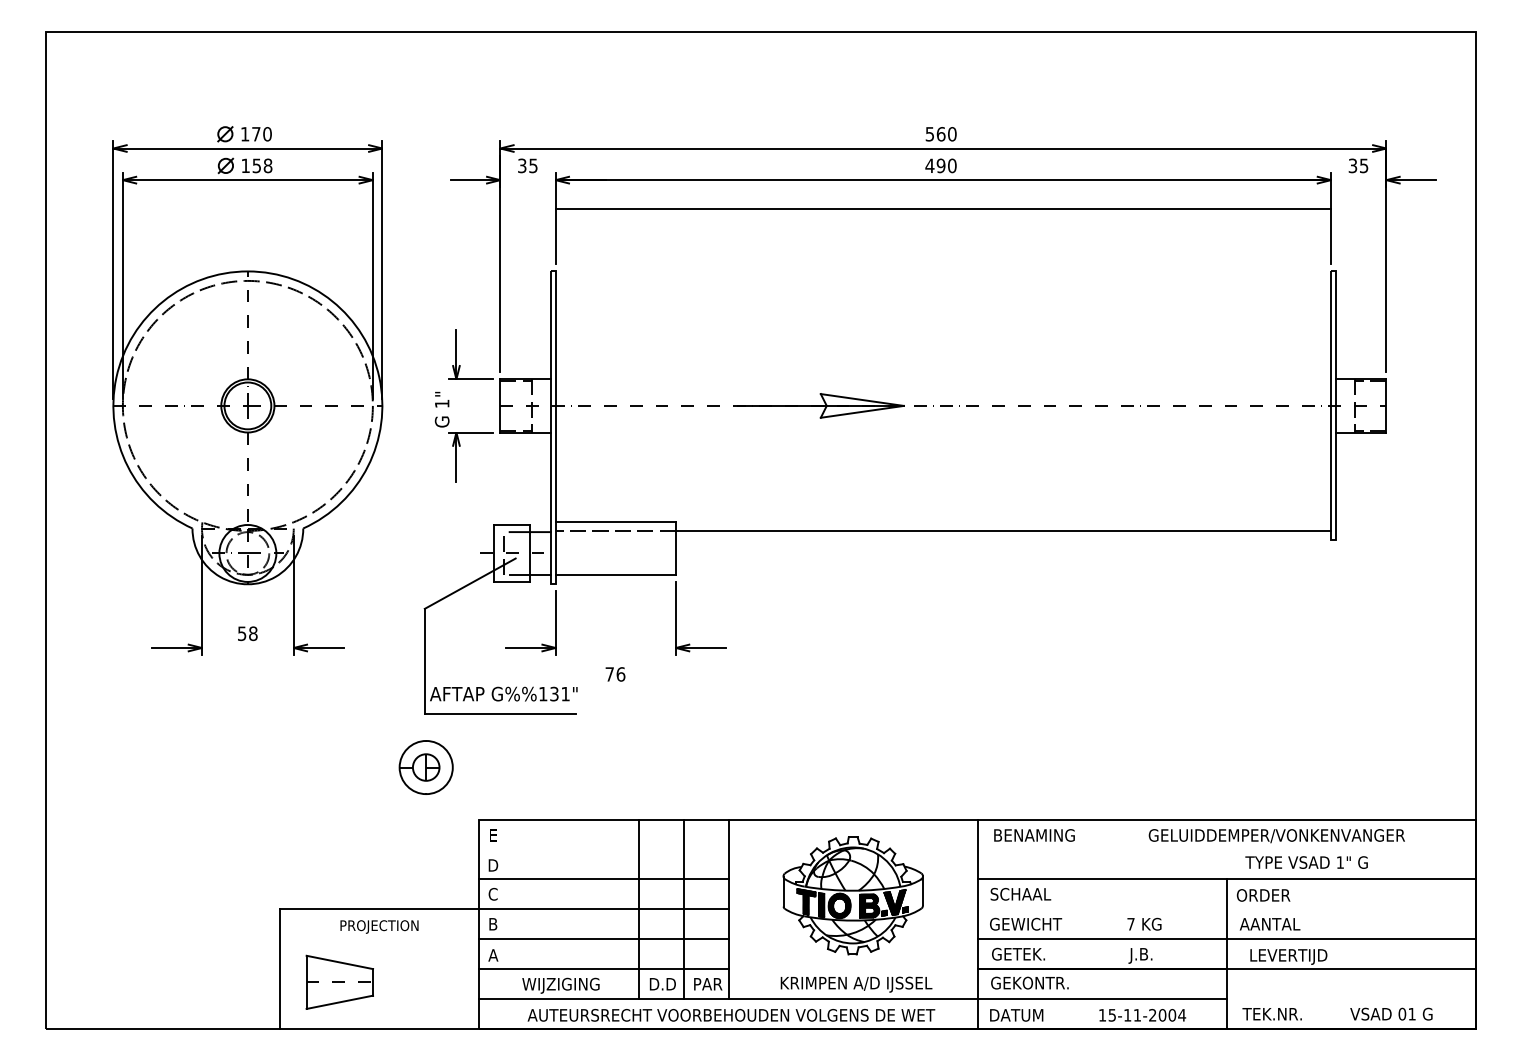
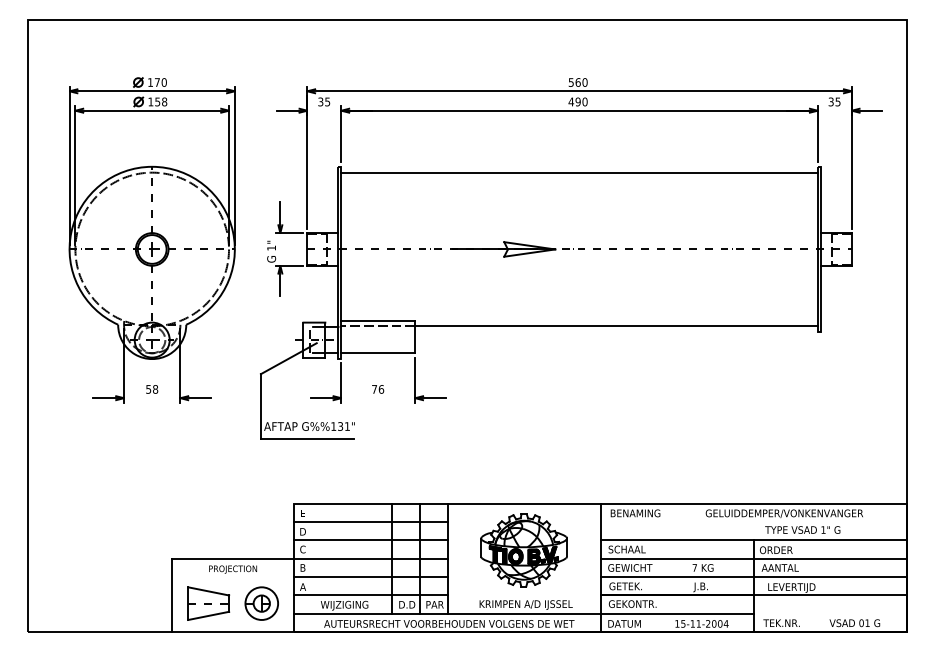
line: (943, 209) -> (579, 172), moved
text: (616, 674) -> (378, 389), moved
part: (425, 767) -> (261, 603), moved
line: (603, 848) -> (370, 521), added
line: (1226, 908) -> (753, 558), added

